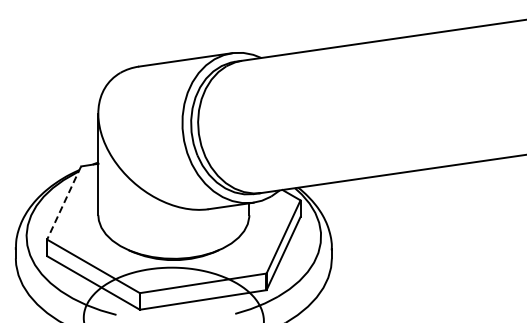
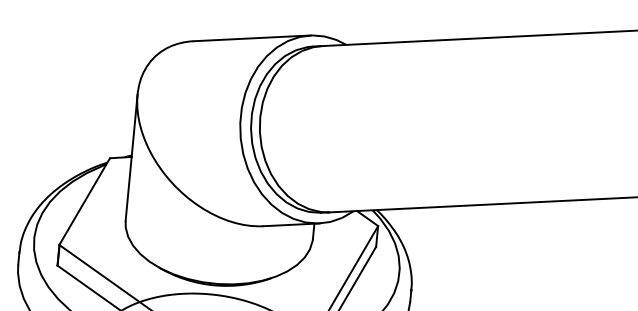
line: (63, 203) -> (83, 202), dashed -> solid

